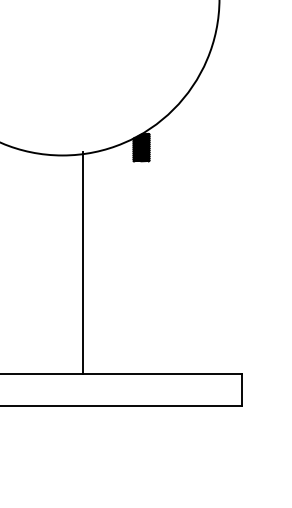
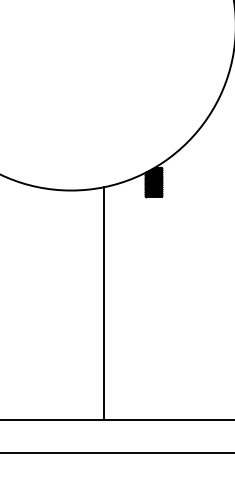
line: (83, 263) -> (104, 303), moved

